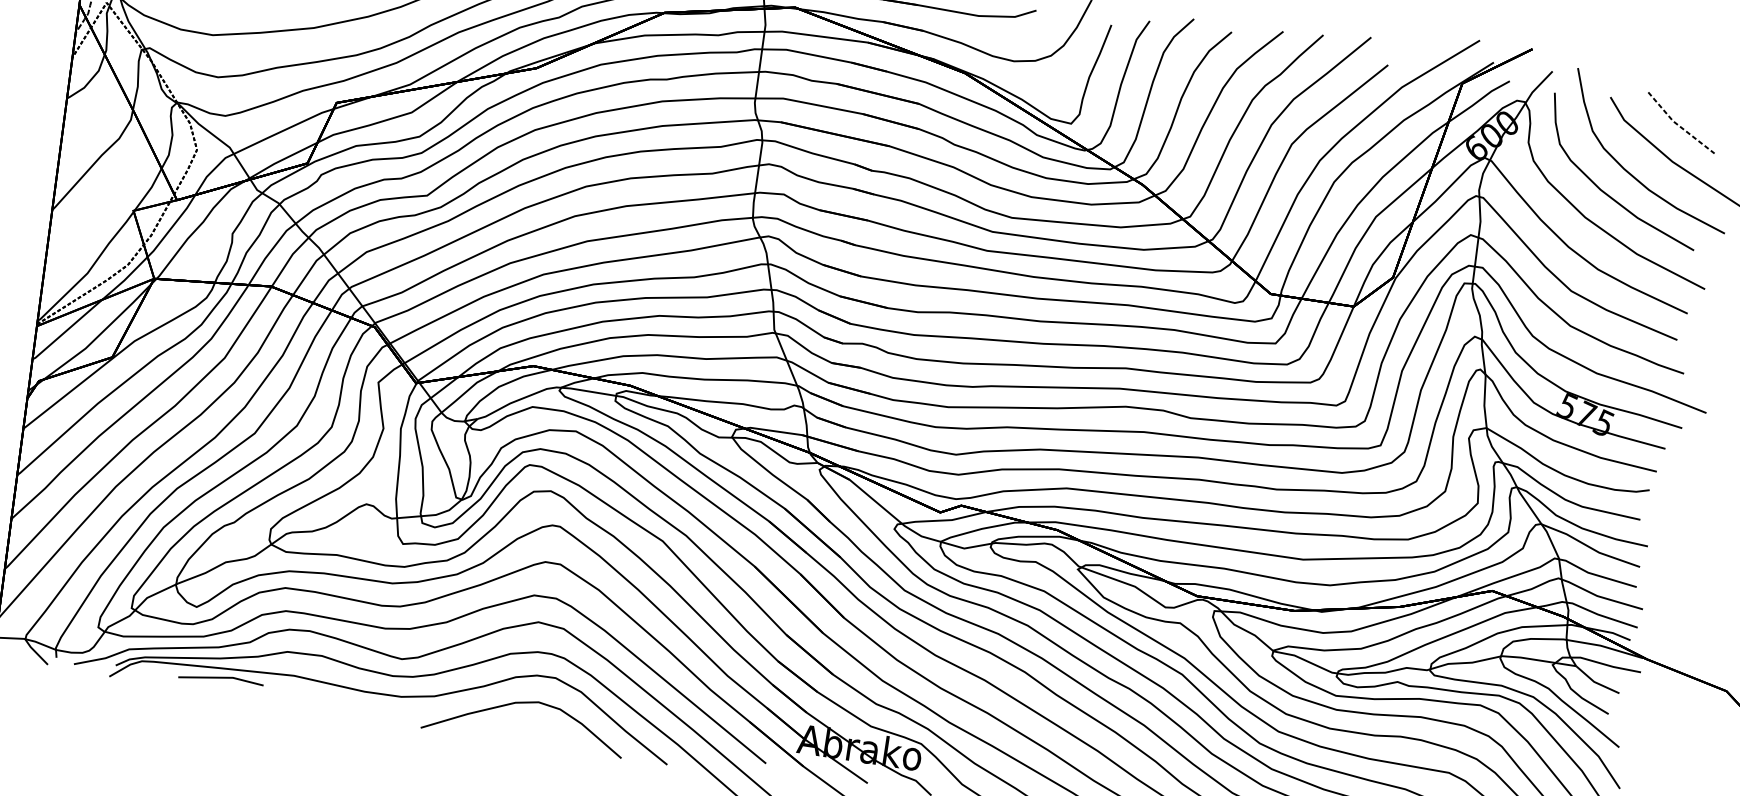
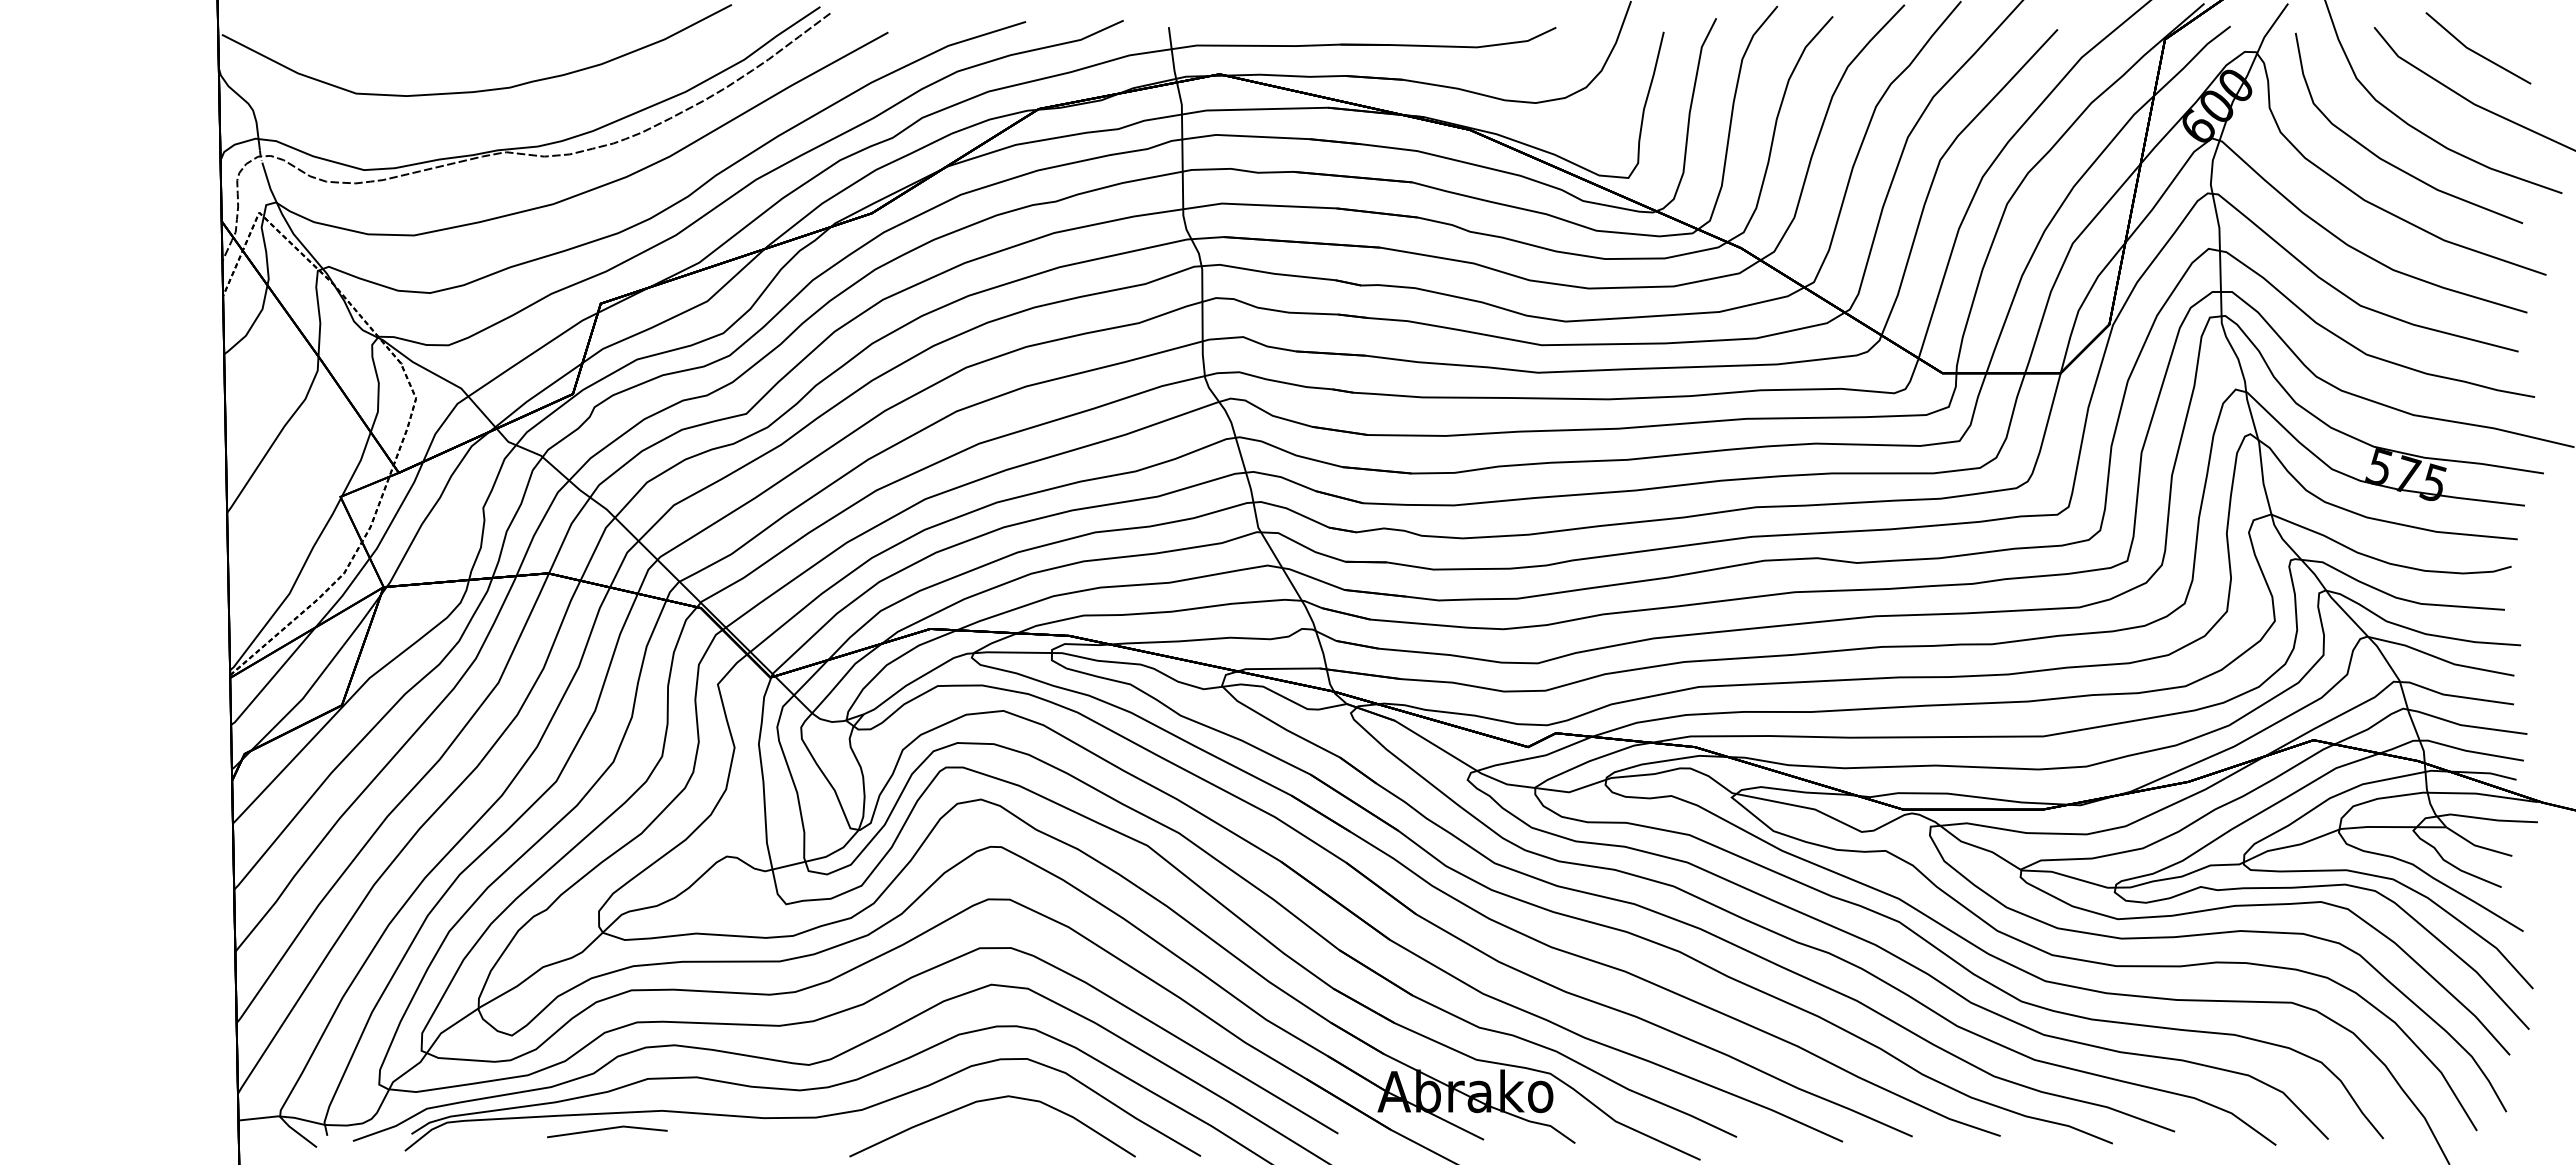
line: (1678, 125) -> (2475, 52), dashed -> solid
line: (221, 678) -> (607, 1129), moved

